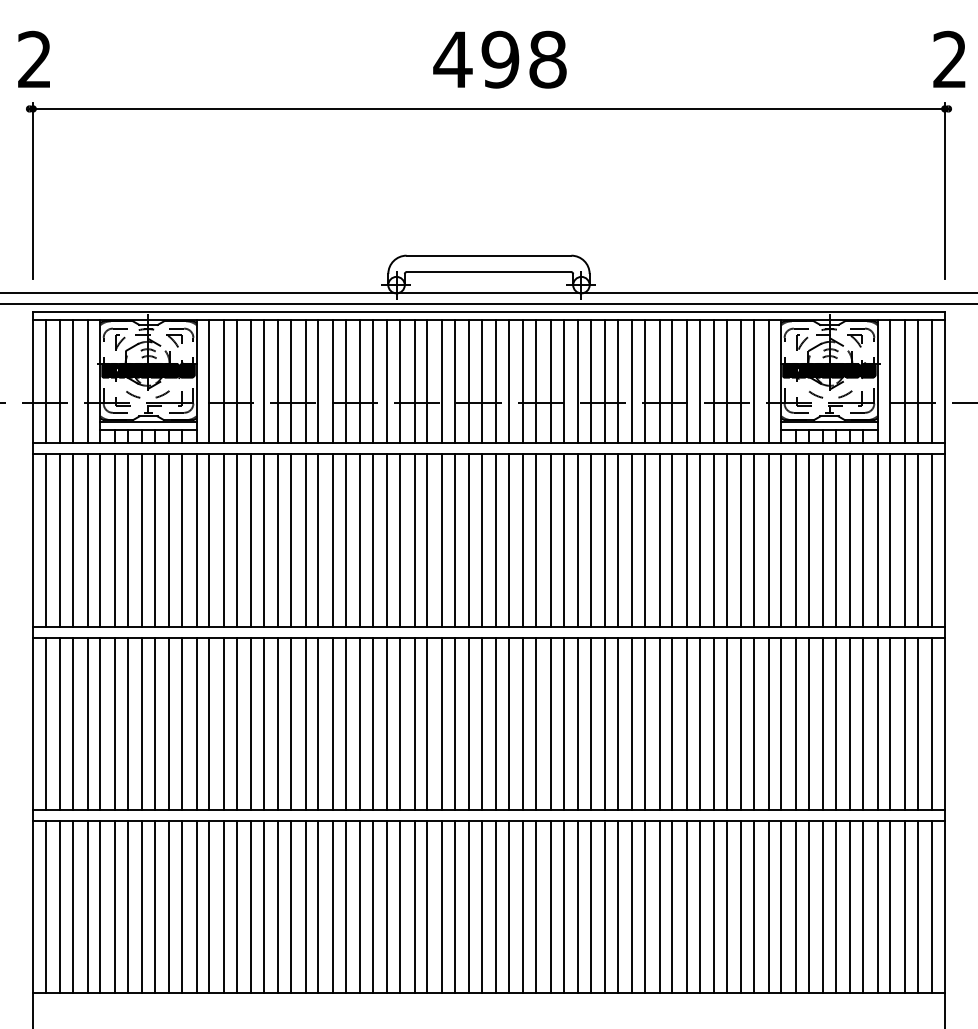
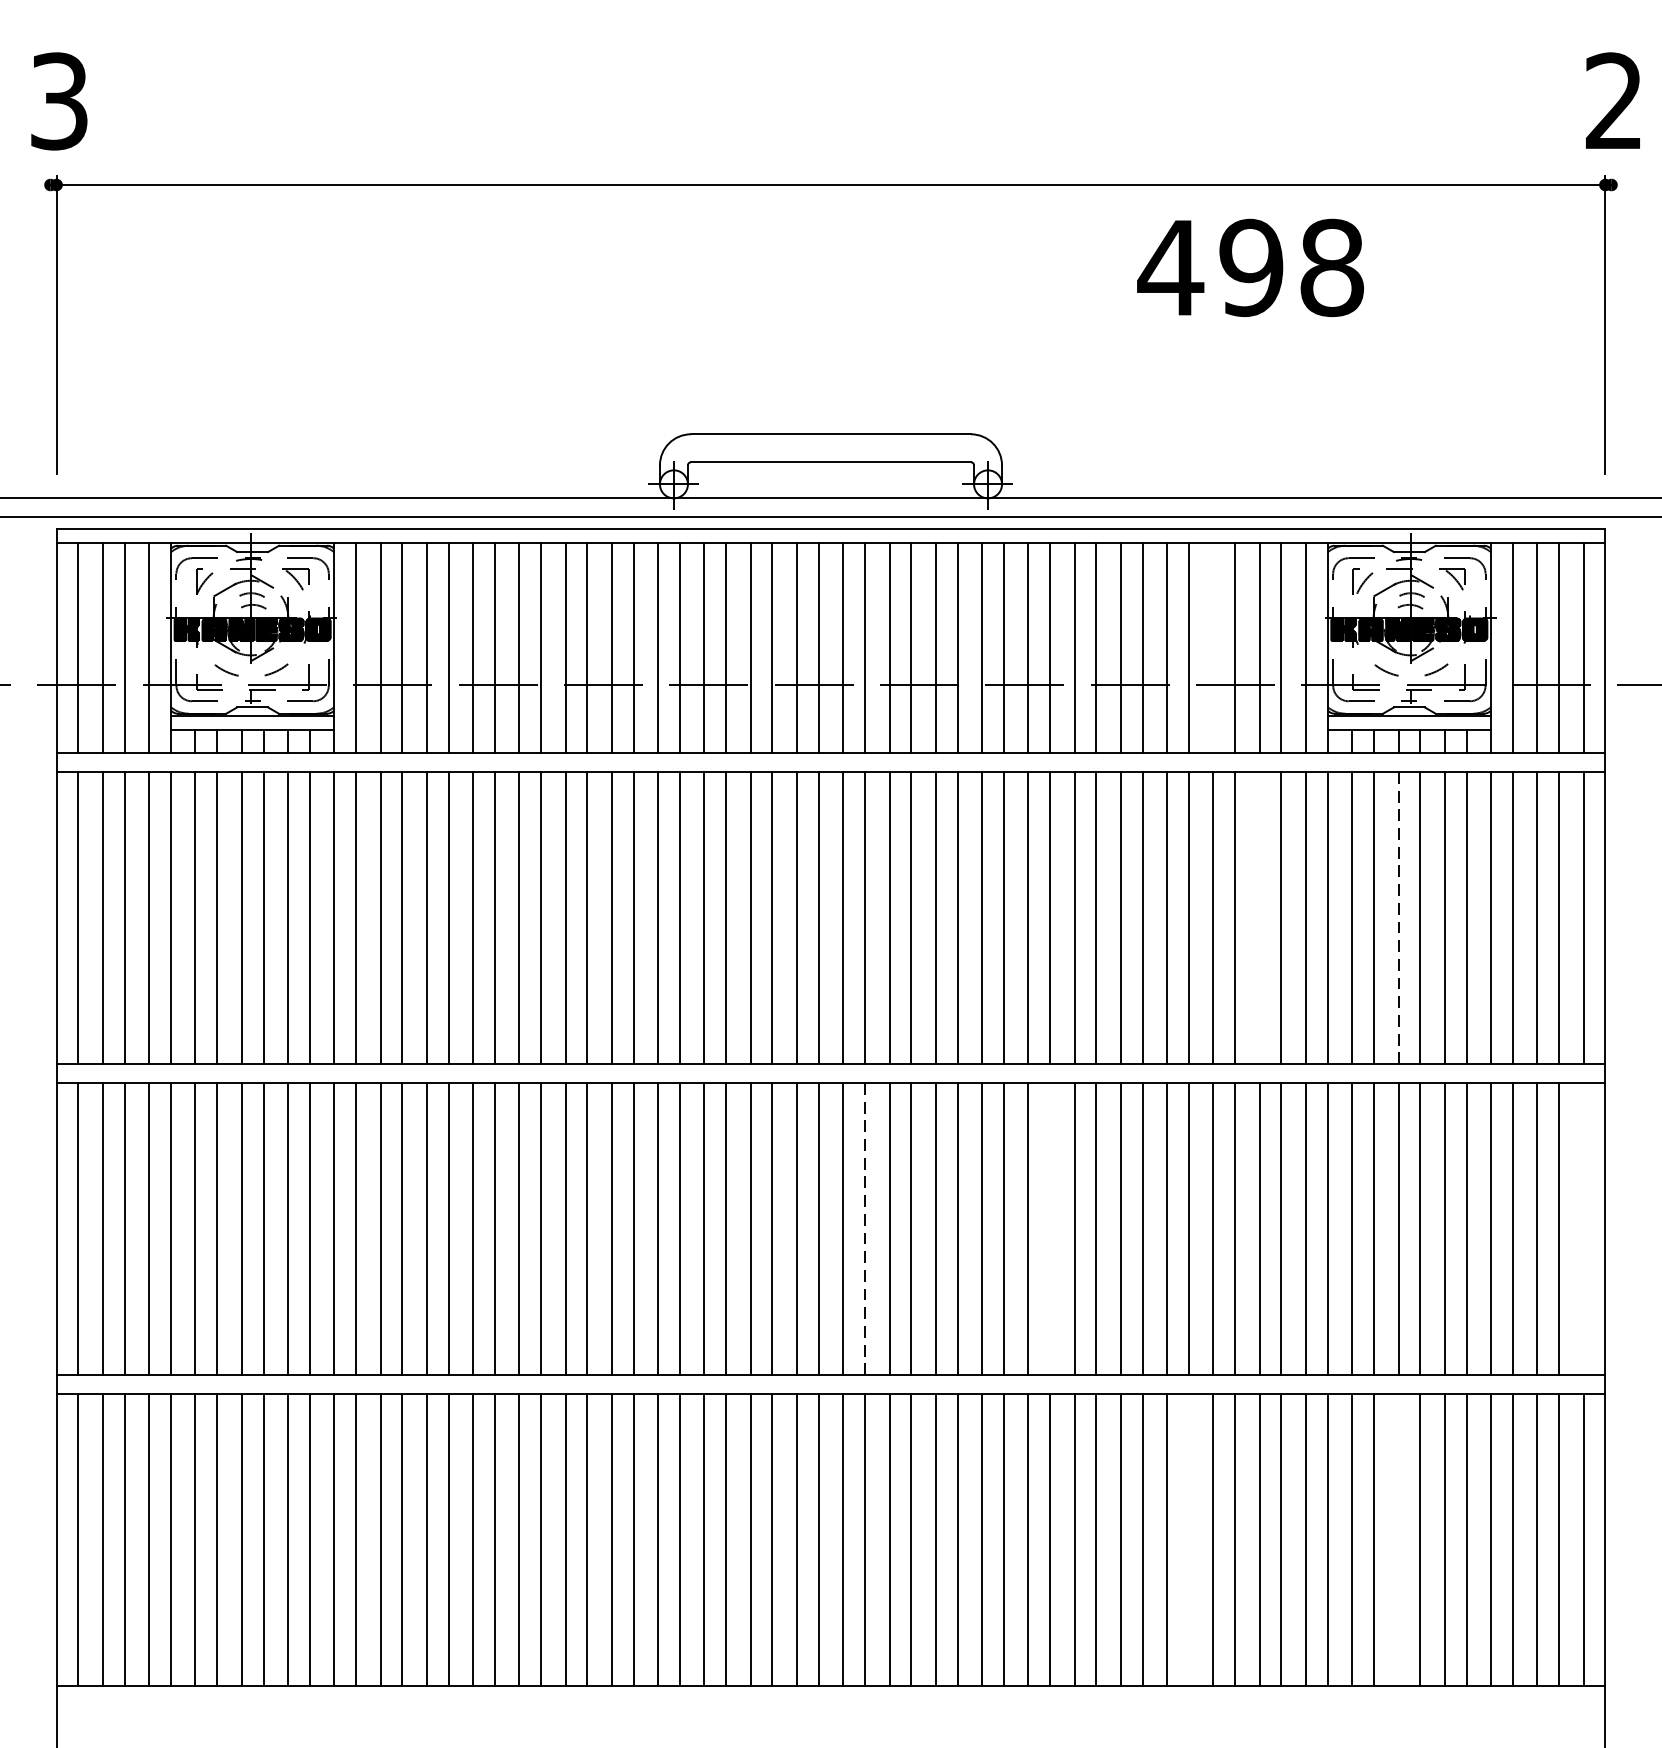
text: (34, 59) -> (58, 101), 2 -> 3
text: (499, 59) -> (1249, 267), moved
line: (714, 381) -> (1214, 648), removed
line: (741, 540) -> (1259, 918), removed
line: (823, 541) -> (1399, 919), solid -> dashed
line: (617, 723) -> (1049, 1229), removed
line: (931, 723) -> (1582, 1229), removed
line: (509, 724) -> (865, 1230), solid -> dashed
line: (699, 906) -> (1188, 1539), removed
line: (823, 906) -> (1399, 1539), removed

